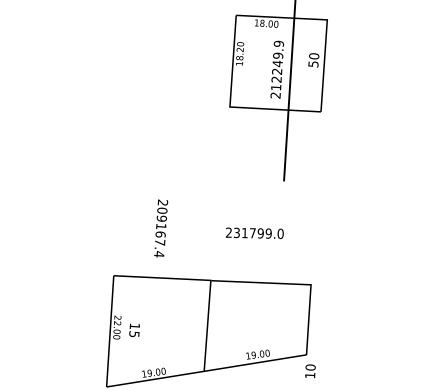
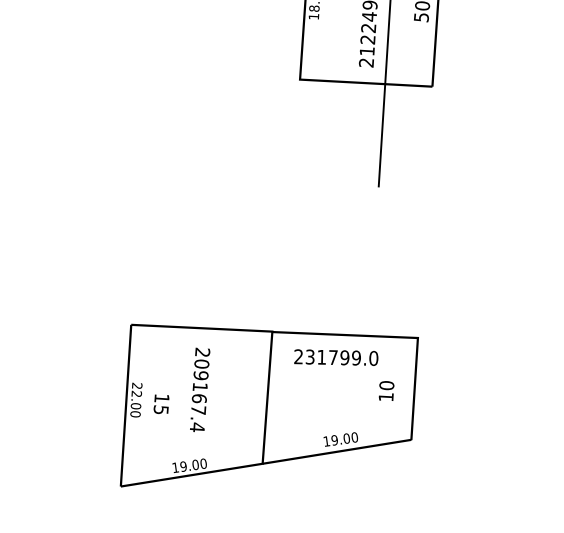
text: (161, 228) -> (200, 389), moved
text: (254, 232) -> (335, 356), moved
text: (310, 371) -> (386, 391), moved

